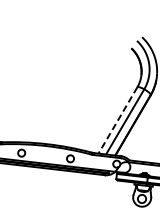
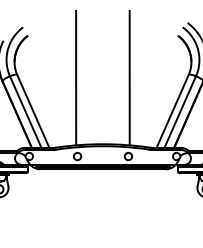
line: (29, 77) -> (76, 77), added
line: (80, 83) -> (129, 77), added
line: (117, 120) -> (172, 111), dashed -> solid

